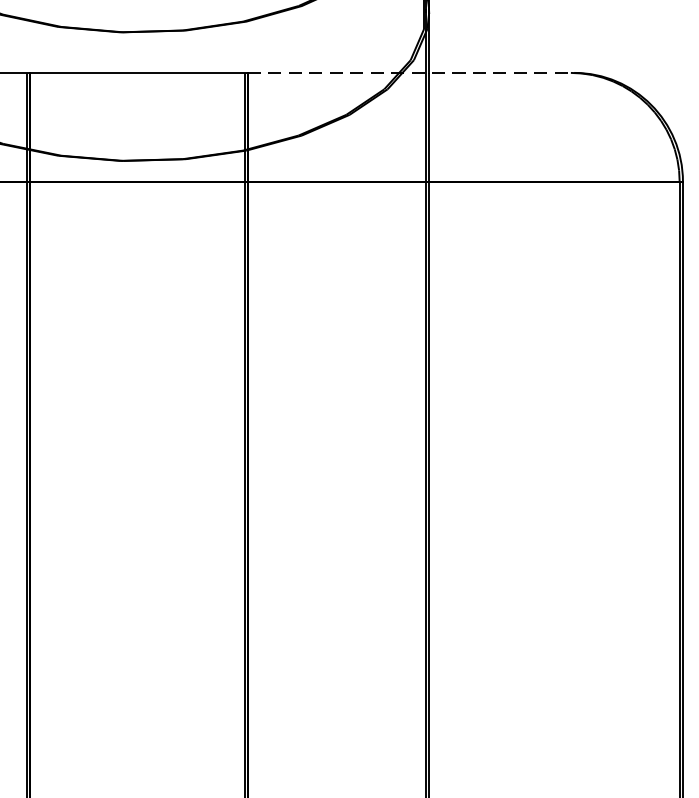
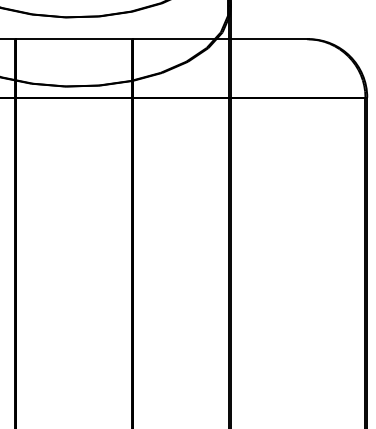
line: (411, 73) -> (221, 39), dashed -> solid

